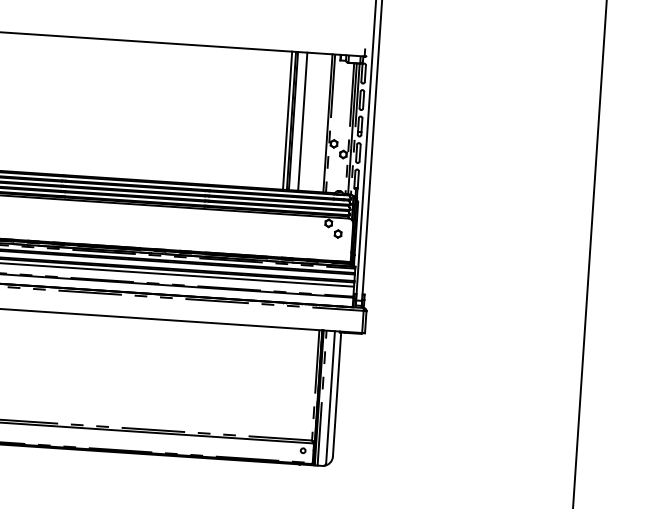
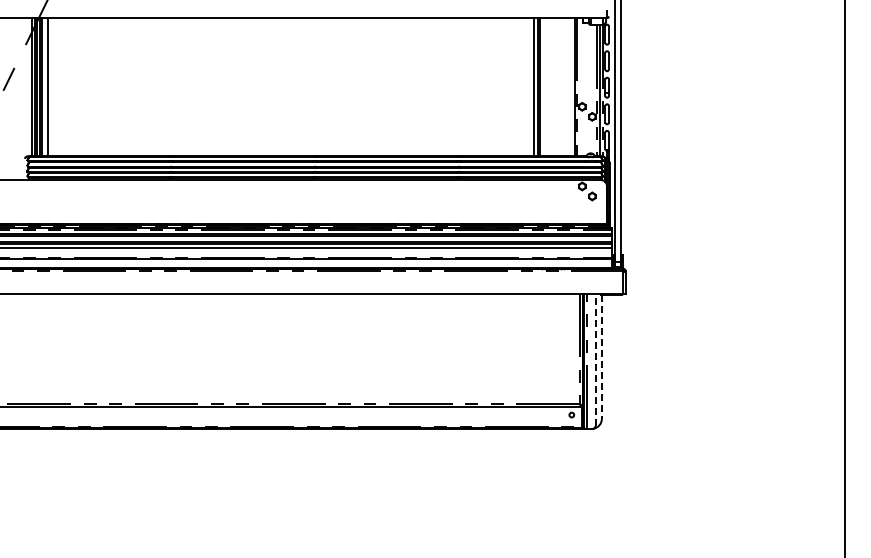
line: (302, 121) -> (549, 86), removed
line: (336, 395) -> (601, 357), solid -> dashed
line: (330, 396) -> (595, 359), solid -> dashed

